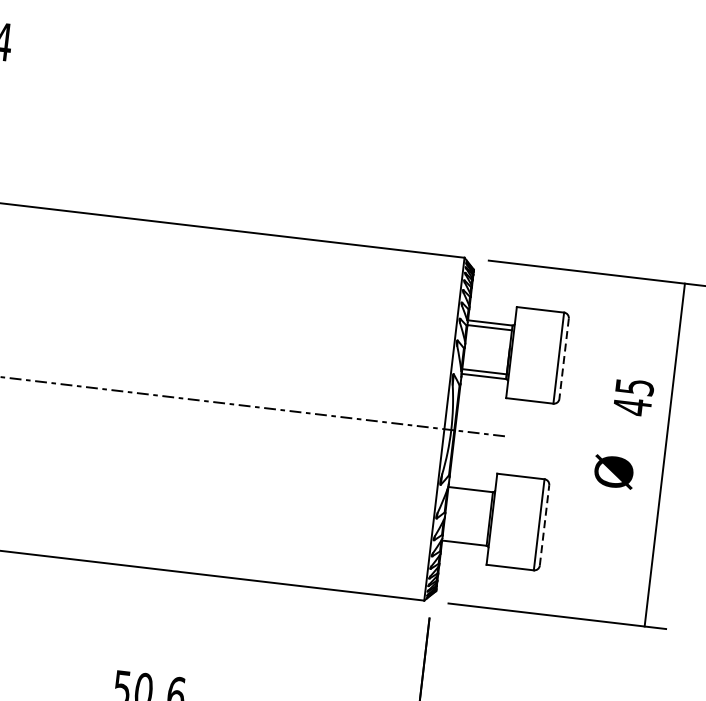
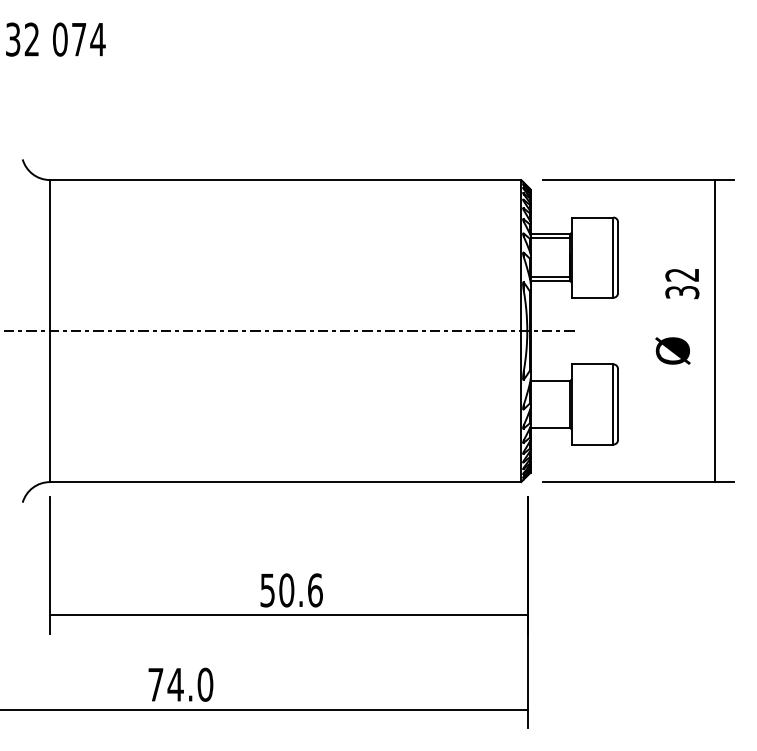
line: (564, 359) -> (618, 258), dashed -> solid
text: (633, 396) -> (682, 283), 45 -> 32
line: (545, 524) -> (618, 403), dashed -> solid

